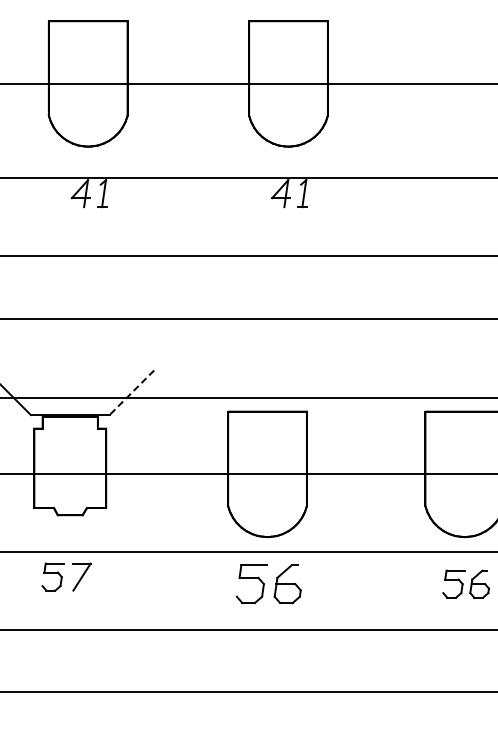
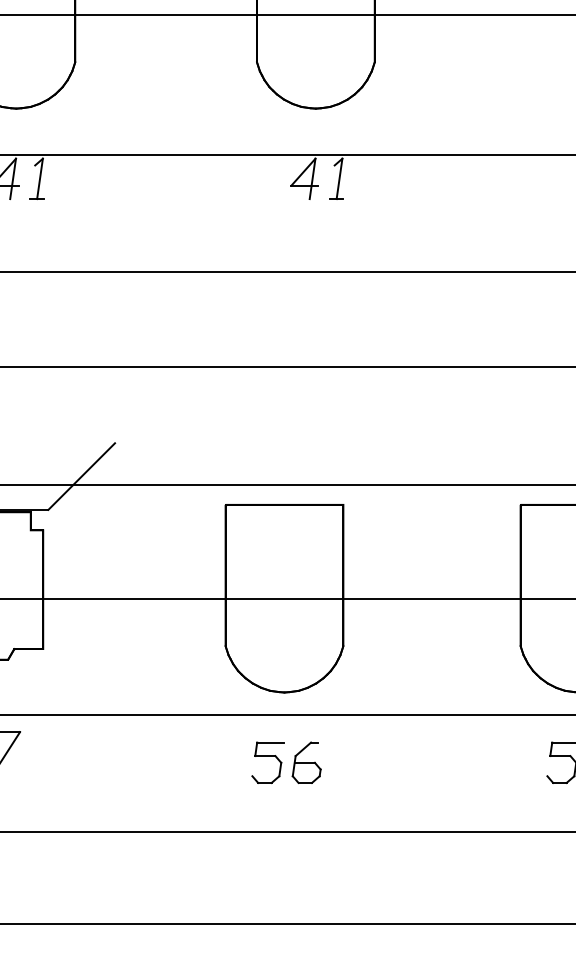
line: (131, 392) -> (81, 476), dashed -> solid
part: (268, 583) -> (285, 761), size x0.71

